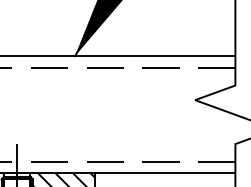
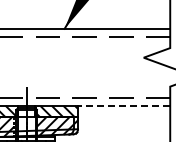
line: (164, 172) -> (123, 105), solid -> dashed

